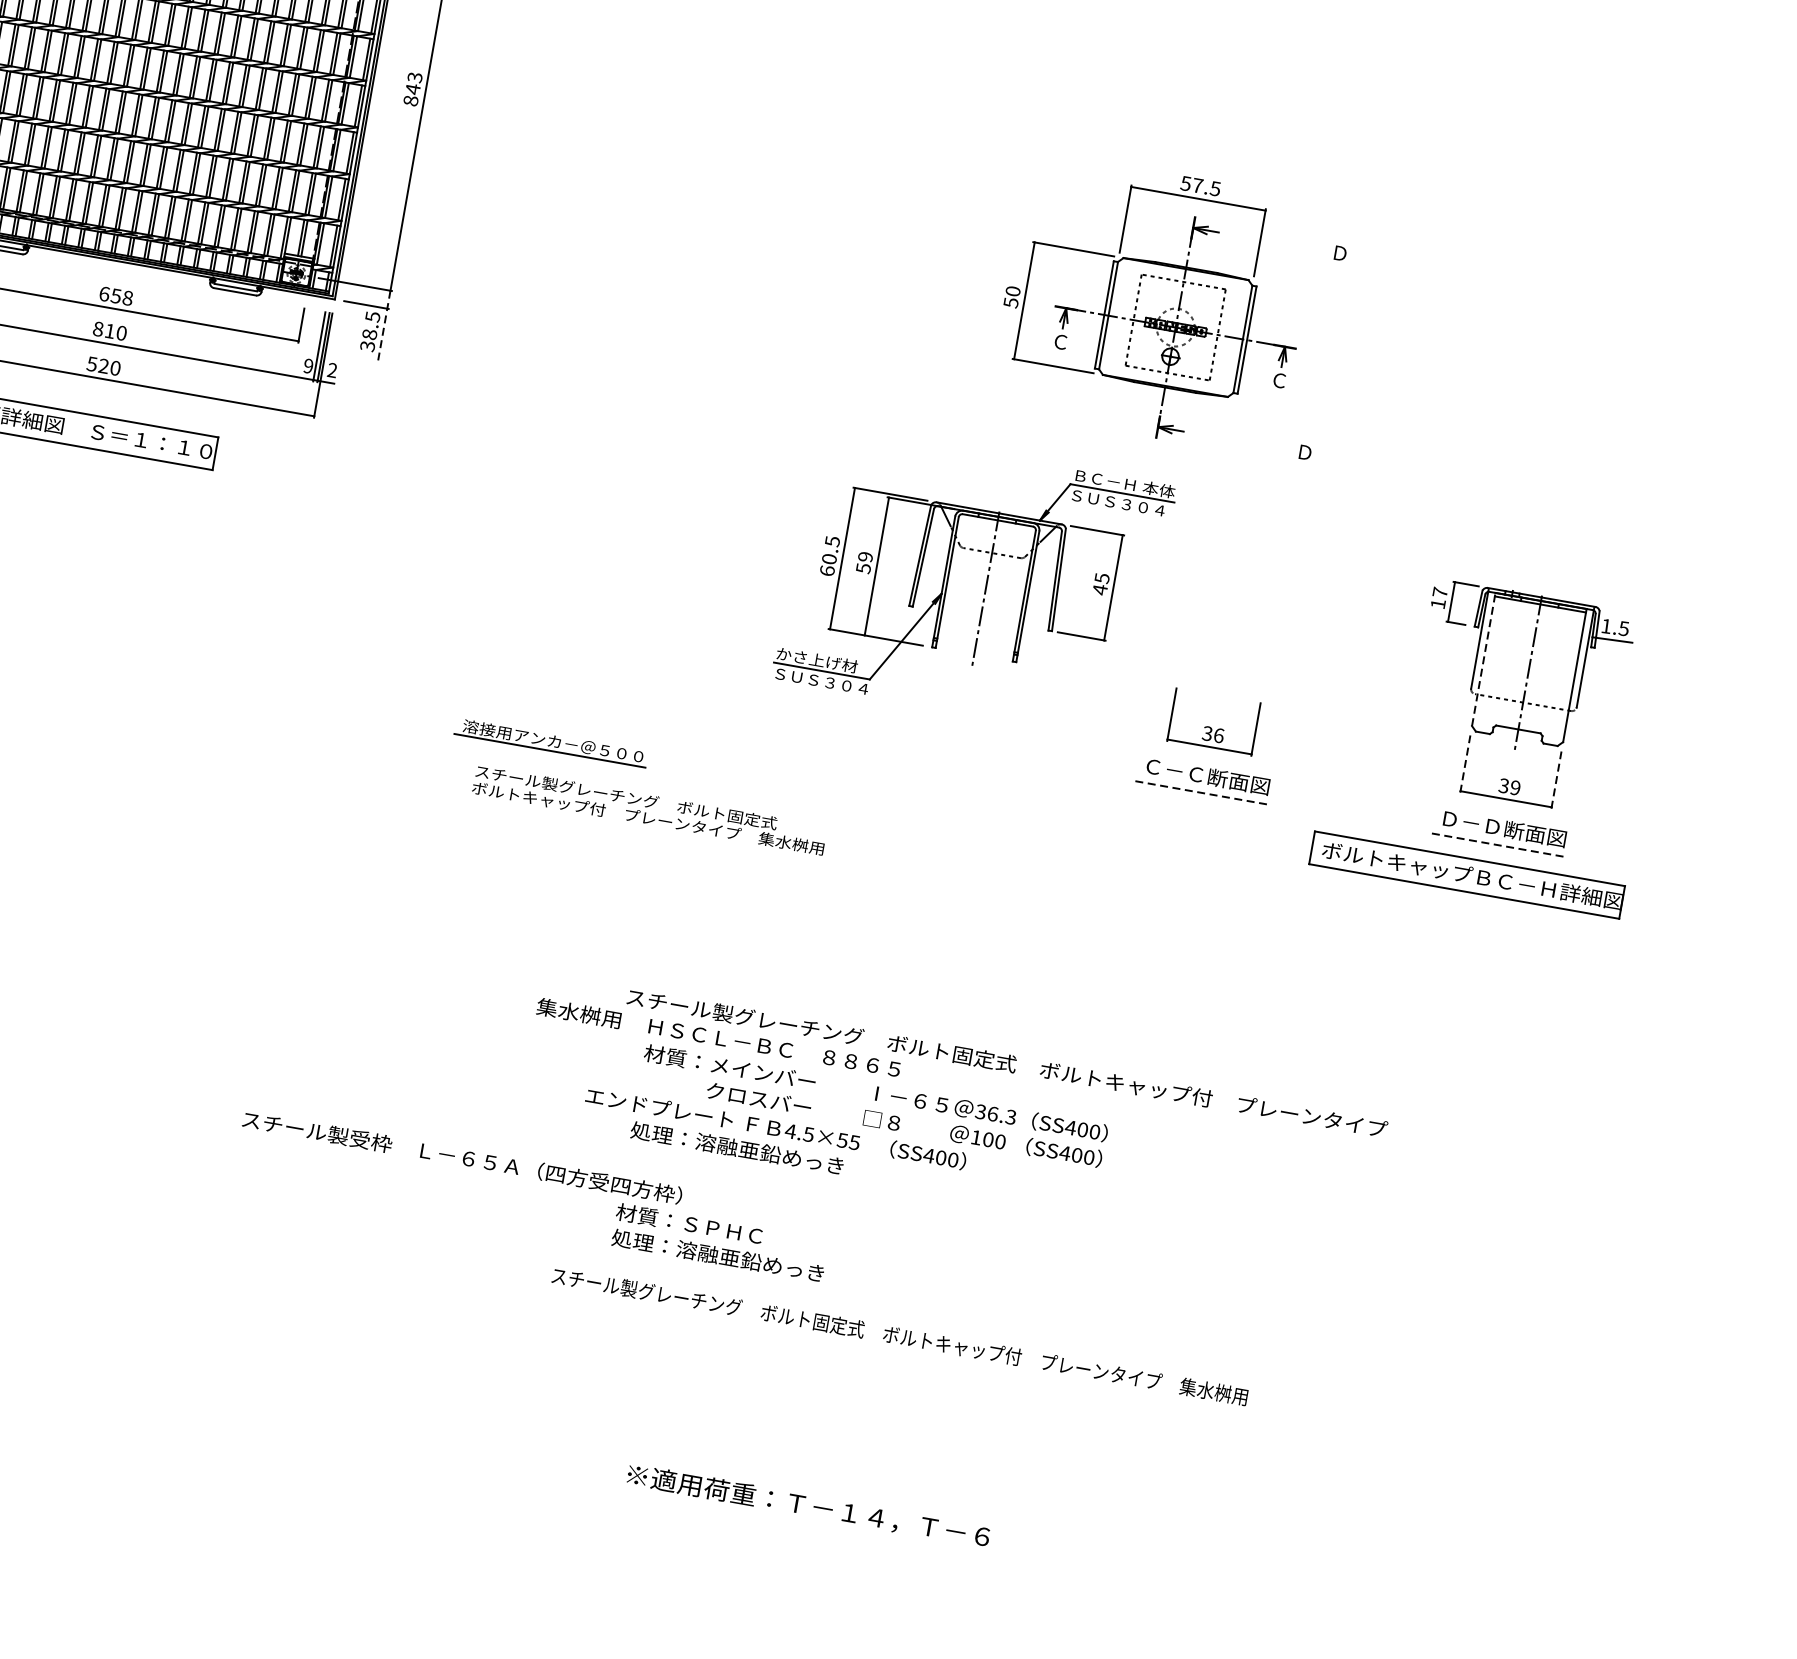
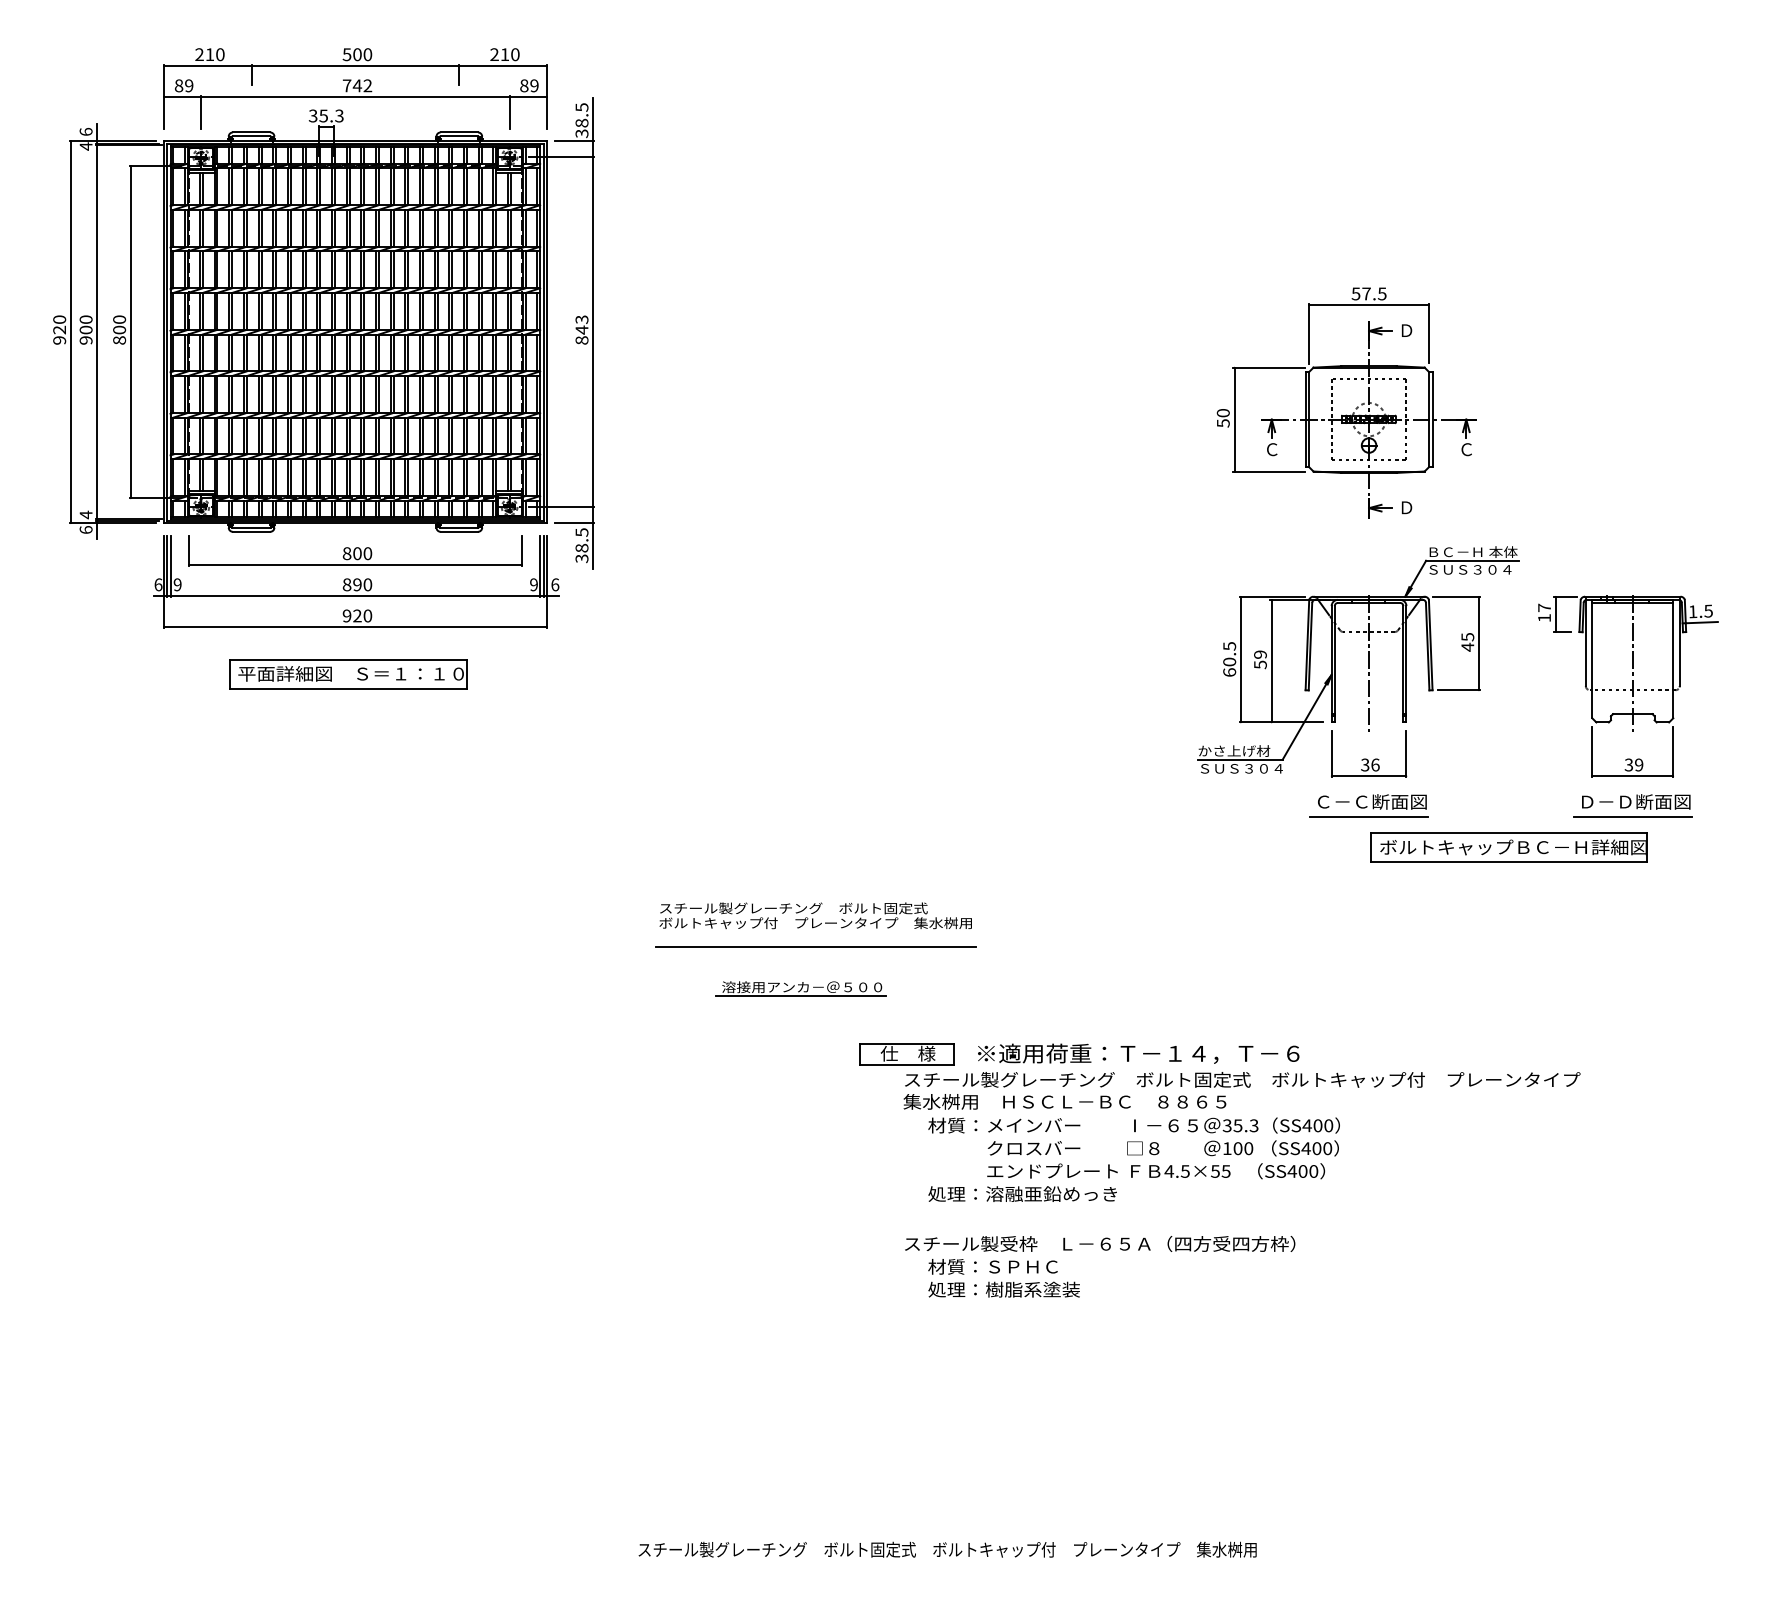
text: (116, 295) -> (357, 553), 658 -> 800
part: (1153, 303) -> (1346, 402), moved
line: (384, 325) -> (593, 538), dashed -> solid
text: (110, 330) -> (357, 584), 810 -> 890
text: (91, 363) -> (346, 615), 520 -> 920
text: (332, 370) -> (555, 584), 2 -> 6
part: (986, 583) -> (1368, 659), moved
line: (1484, 658) -> (1592, 658), dashed -> solid
part: (551, 742) -> (800, 988), moved
line: (1465, 763) -> (1592, 751), dashed -> solid
line: (1556, 779) -> (1673, 751), dashed -> solid
line: (1201, 793) -> (1369, 817), dashed -> solid
text: (649, 809) -> (815, 915), moved
line: (553, 828) -> (815, 946), added
line: (1497, 845) -> (1632, 817), dashed -> solid
part: (1466, 875) -> (1508, 847), moved
part: (634, 968) -> (906, 1054), added
text: (718, 1037) -> (1064, 1101), moved
text: (992, 1113) -> (1237, 1125), 36.3 -> 35.3
text: (776, 1128) -> (1156, 1171), moved
text: (462, 1157) -> (1100, 1243), moved
text: (749, 1260) -> (1050, 1289), 処理：溶融亜鉛めっき -> 処理：樹脂系塗装
text: (899, 1336) -> (947, 1549), moved
text: (808, 1505) -> (1138, 1053), moved

